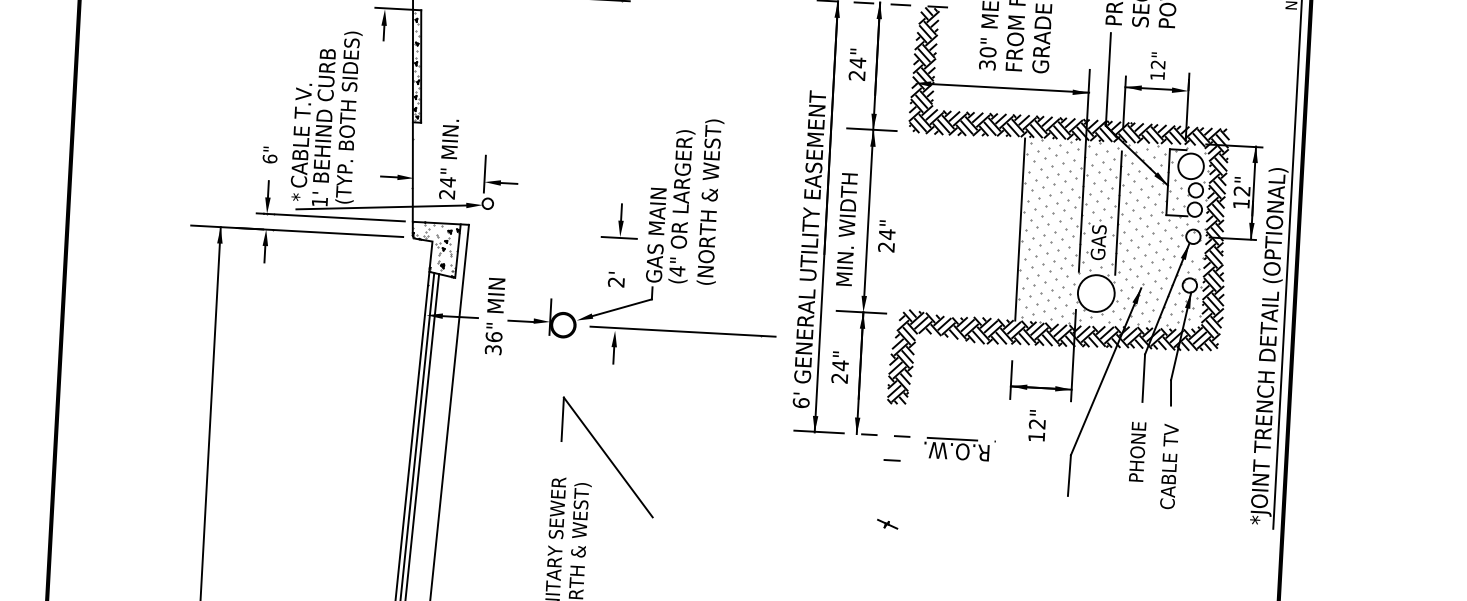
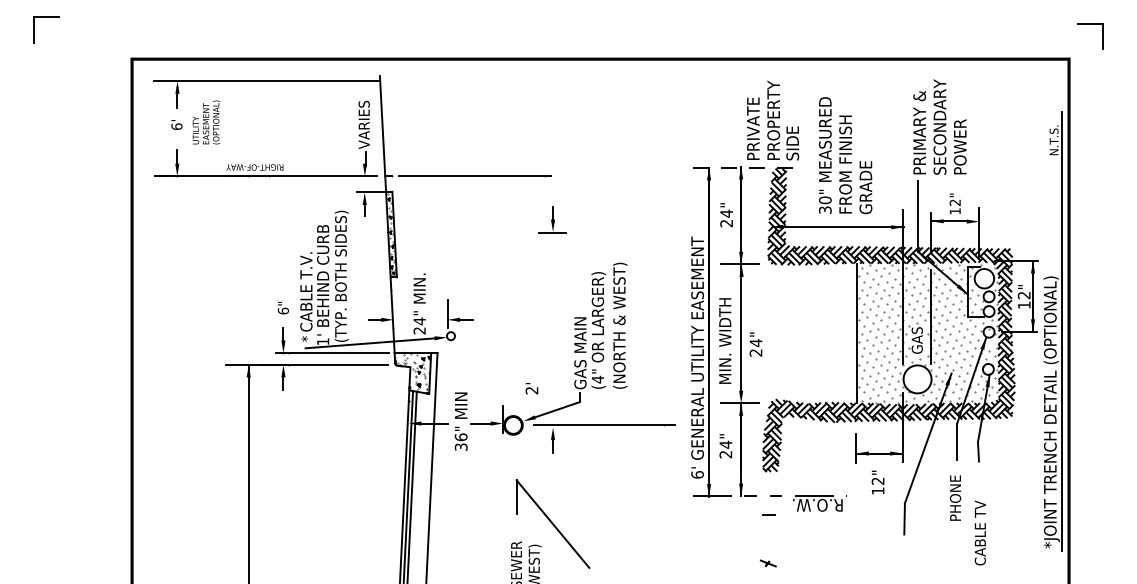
part: (620, 220) -> (552, 219), moved
text: (615, 279) -> (531, 388), moved
text: (1168, 465) -> (979, 532), moved

